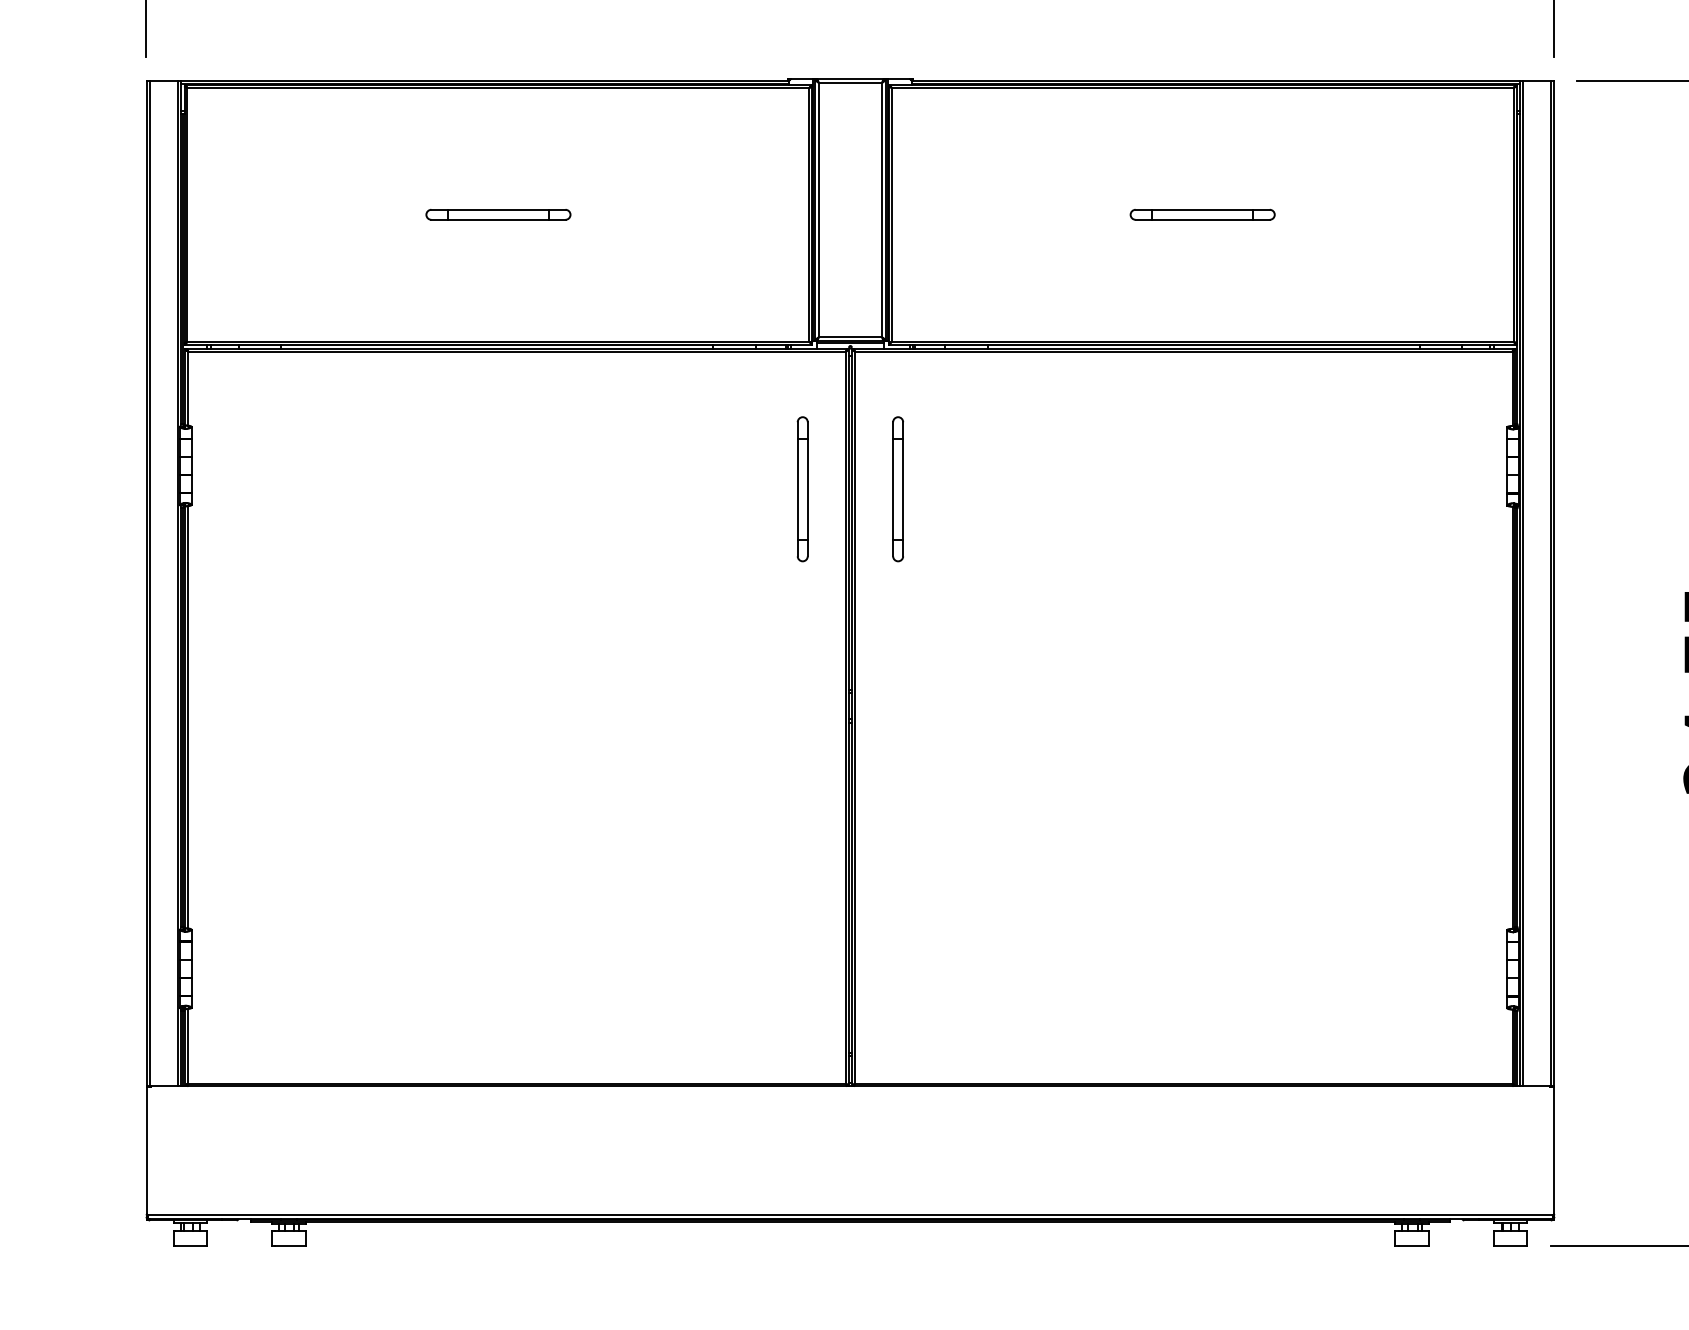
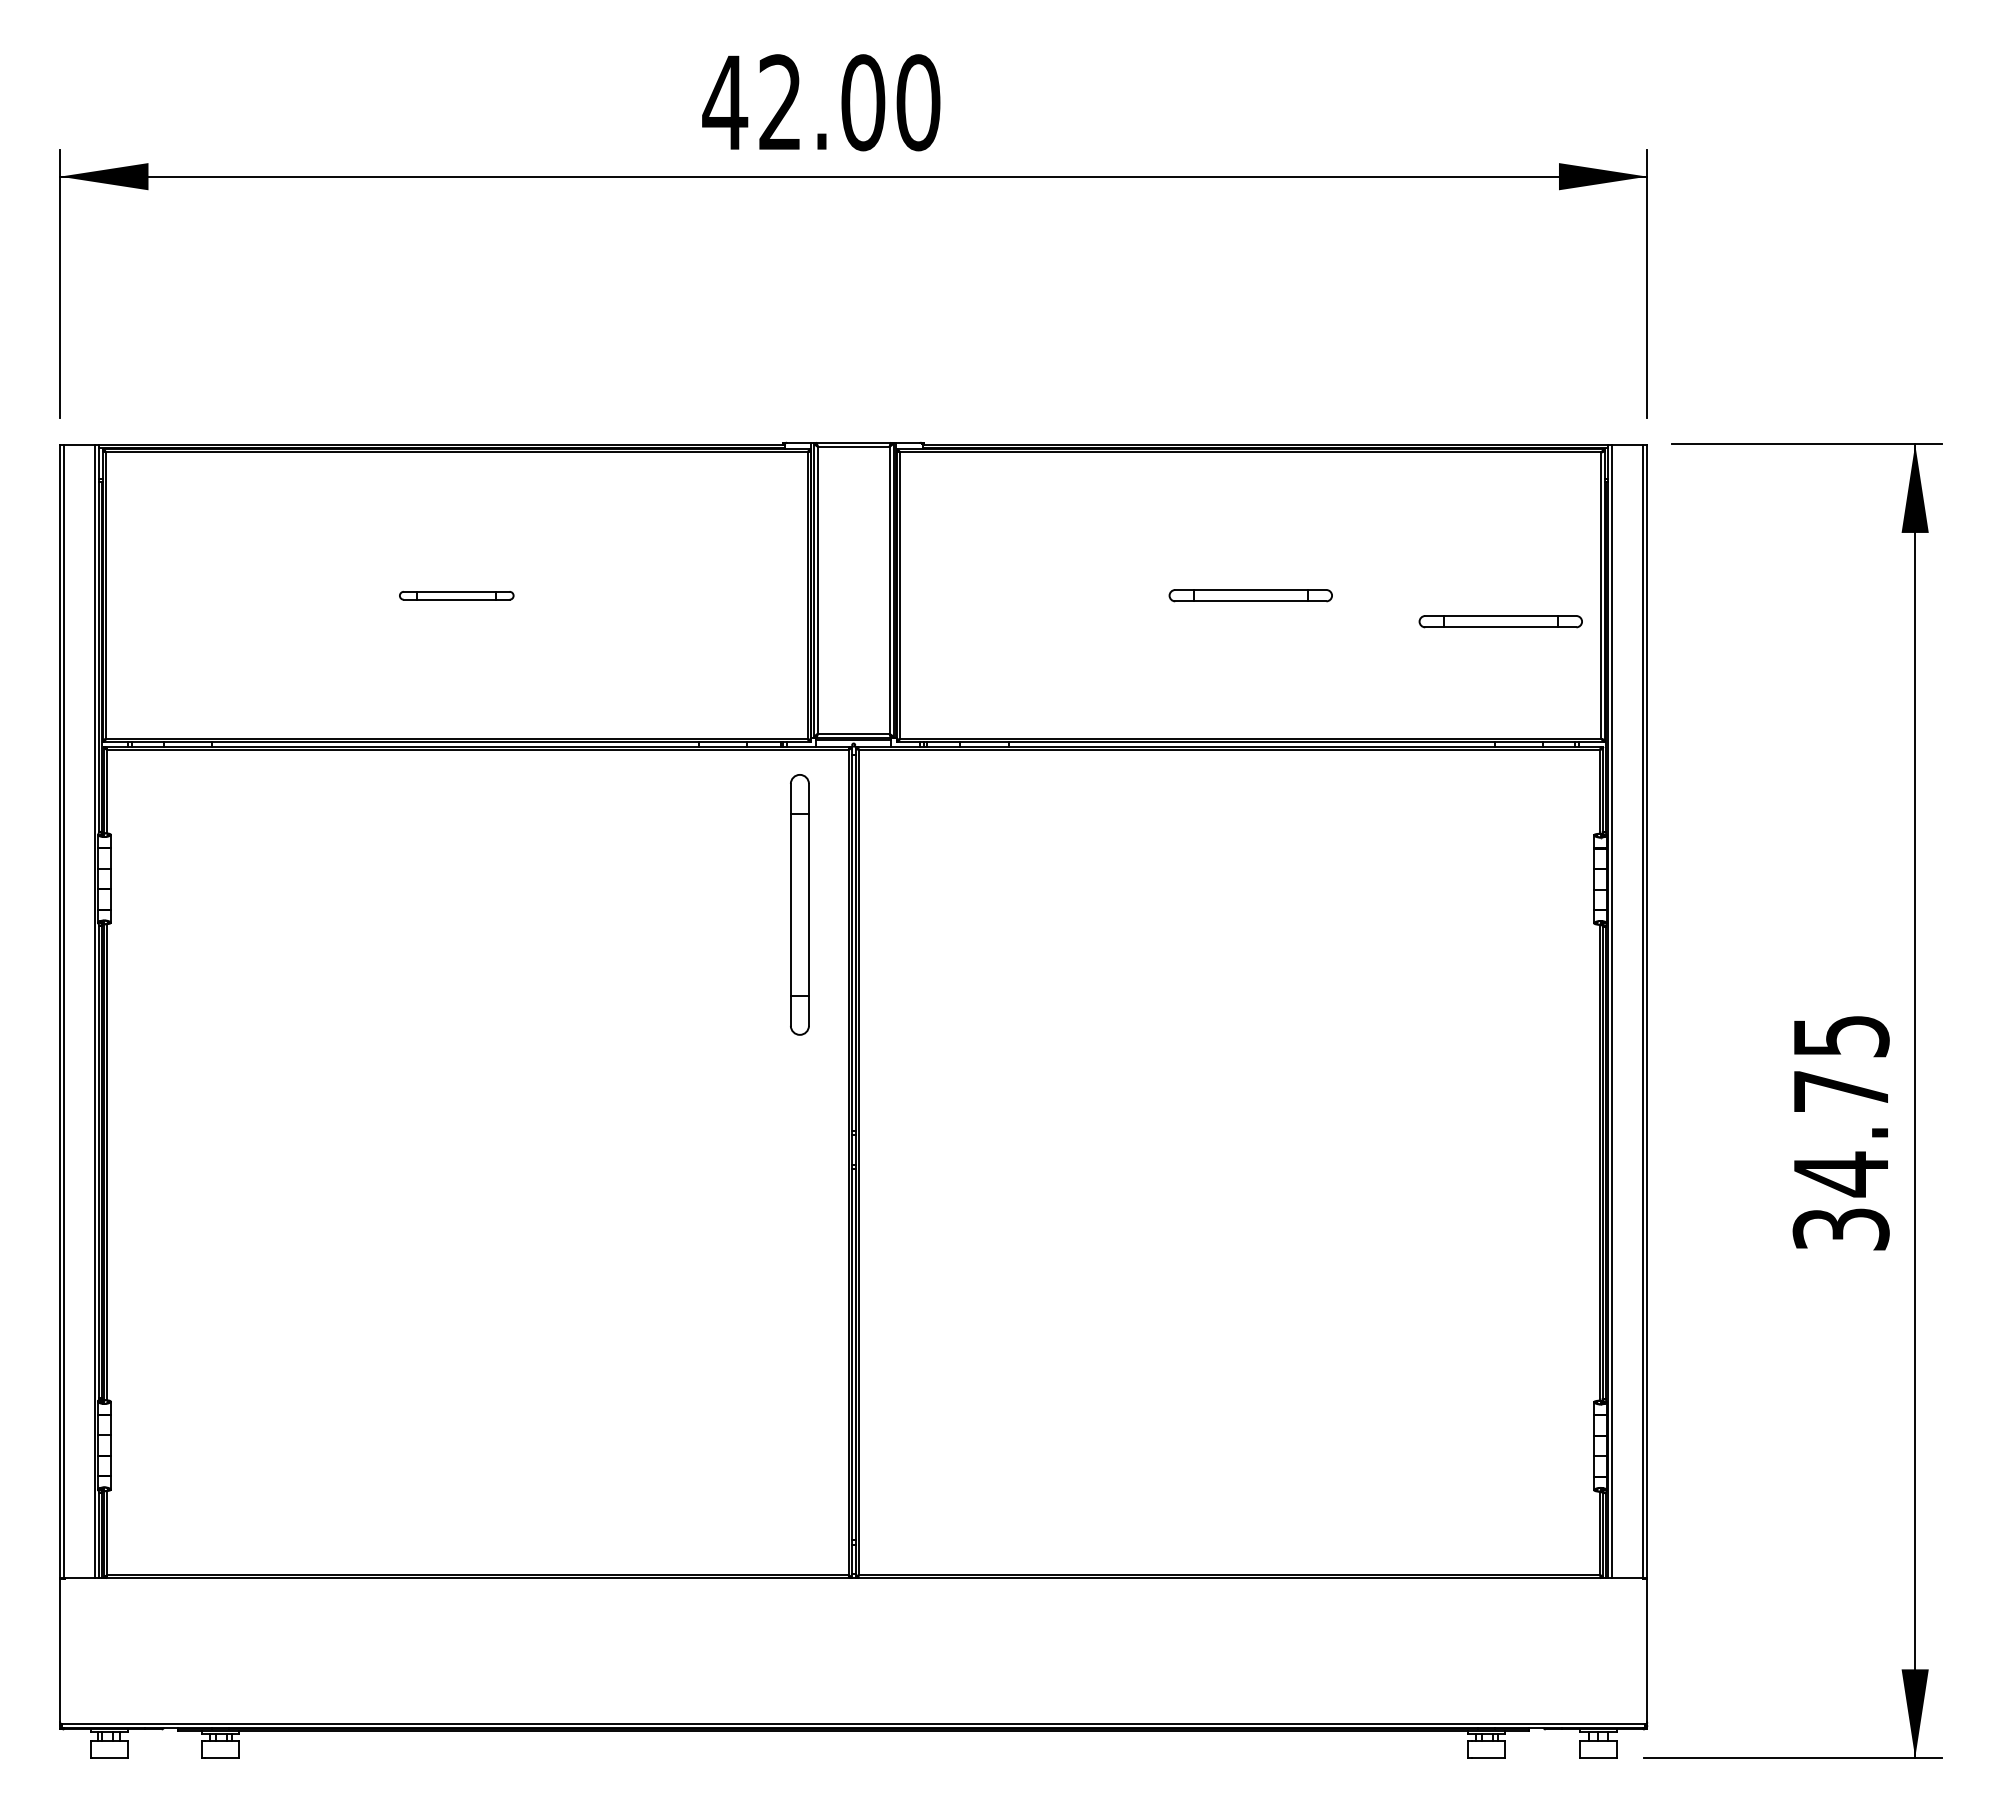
part: (498, 214) -> (456, 595), size x0.7
part: (1424, 237) -> (1500, 621), added
part: (802, 489) -> (799, 905), size x1.6
part: (898, 489) -> (907, 905), removed

